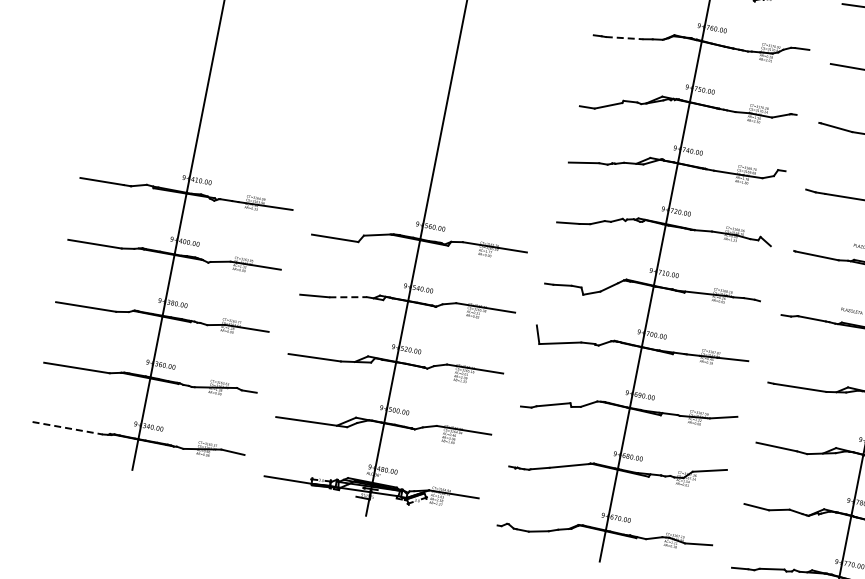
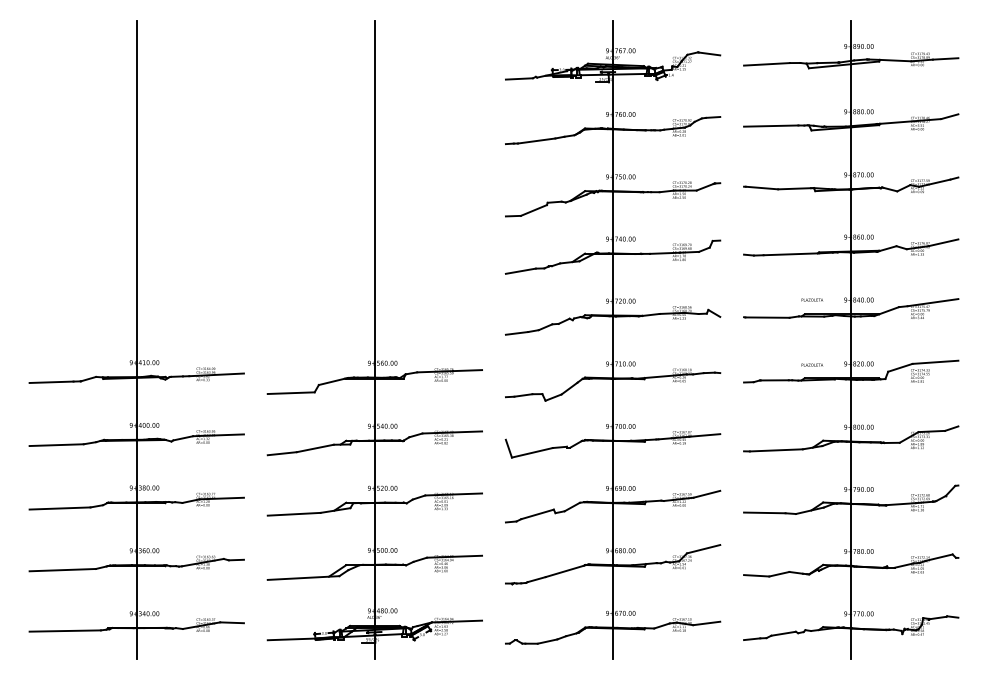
line: (624, 38) -> (536, 141), dashed -> solid
line: (348, 297) -> (315, 448), dashed -> solid
line: (67, 428) -> (65, 631), dashed -> solid

